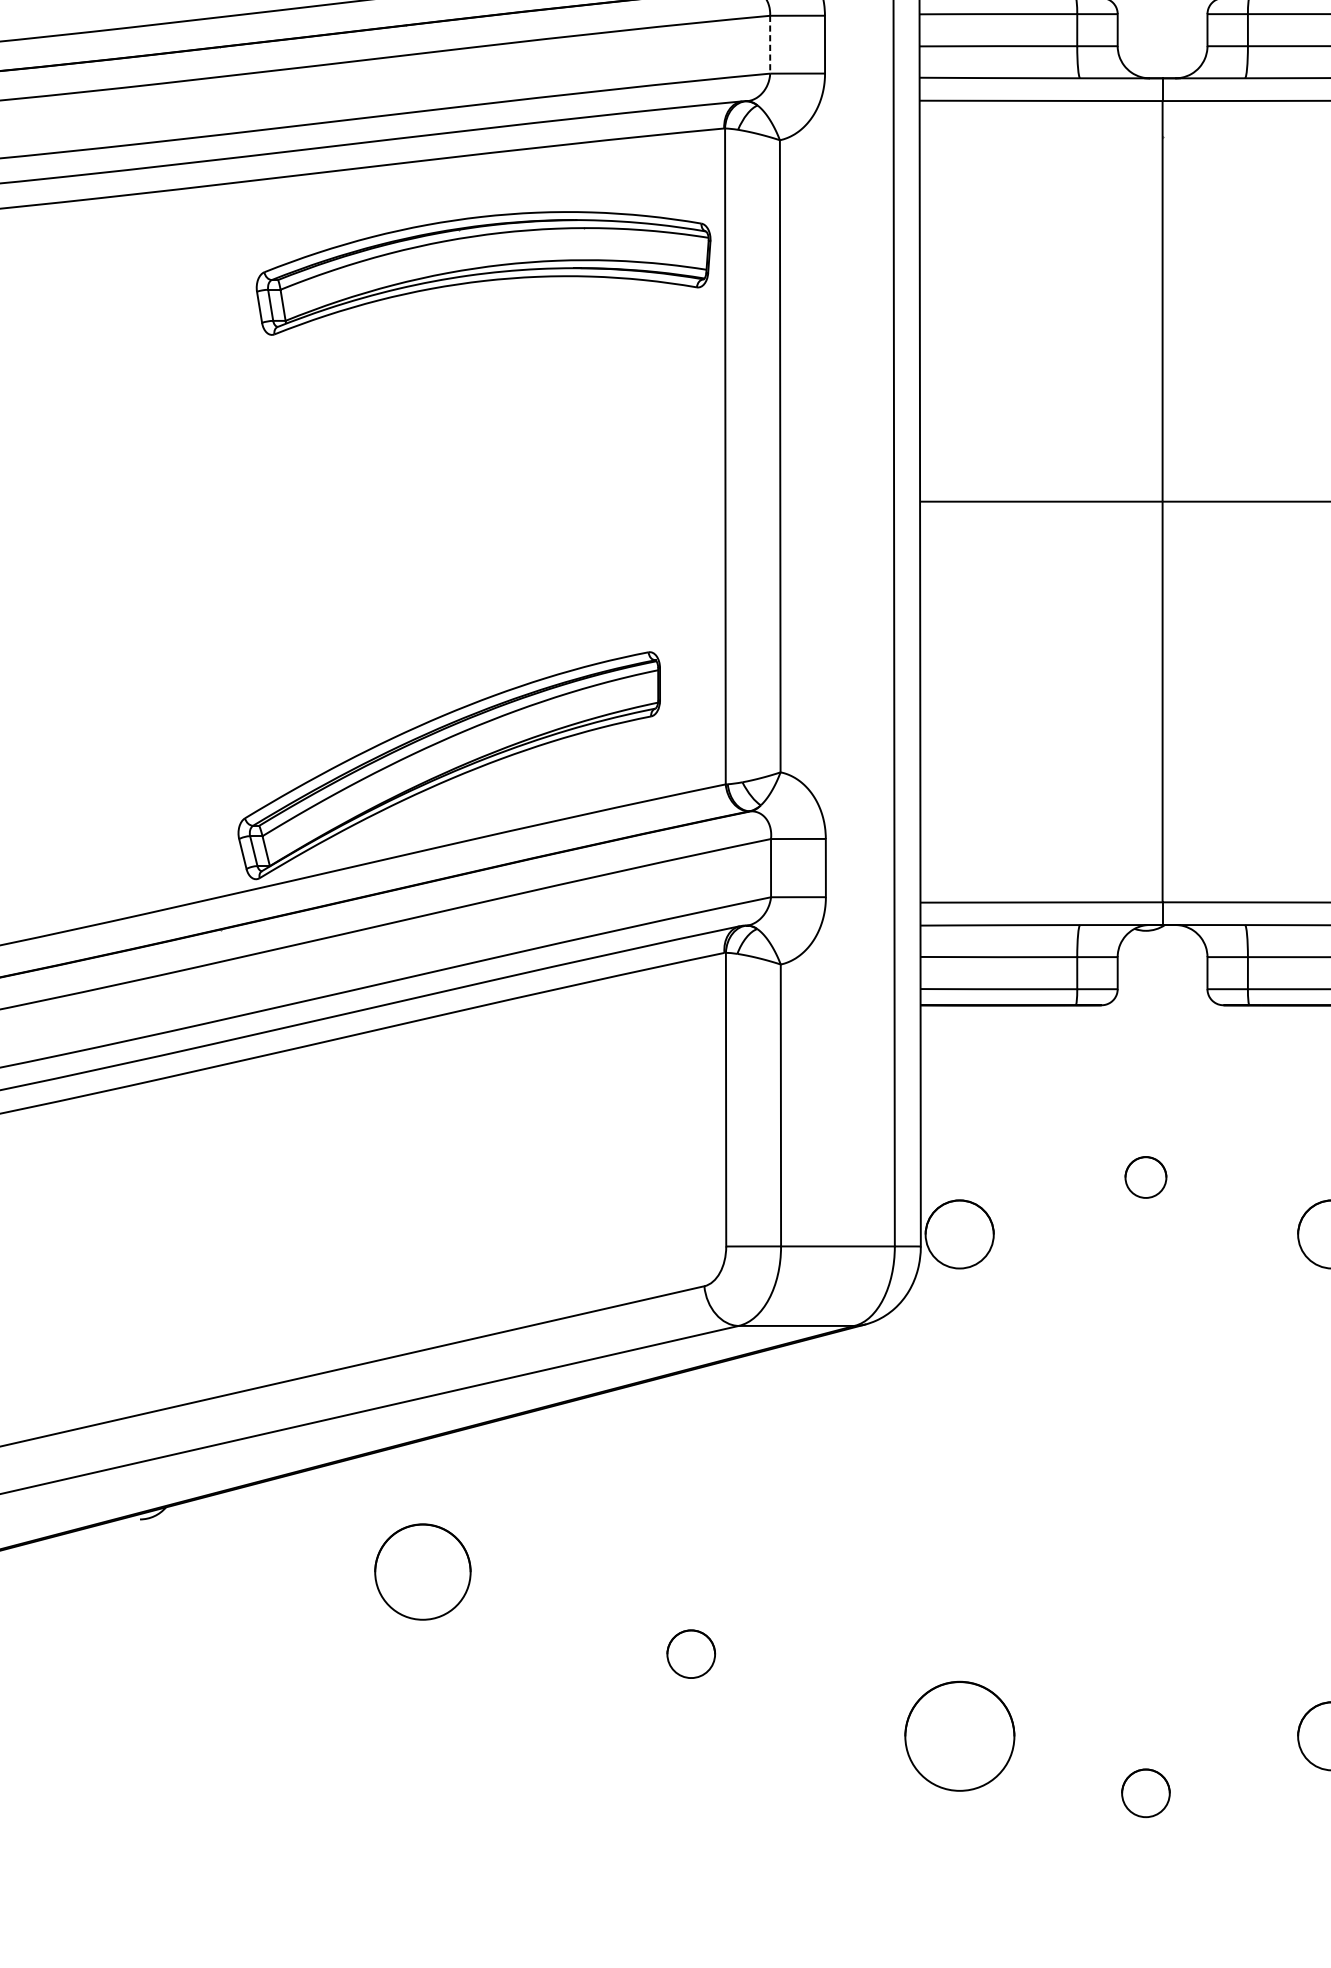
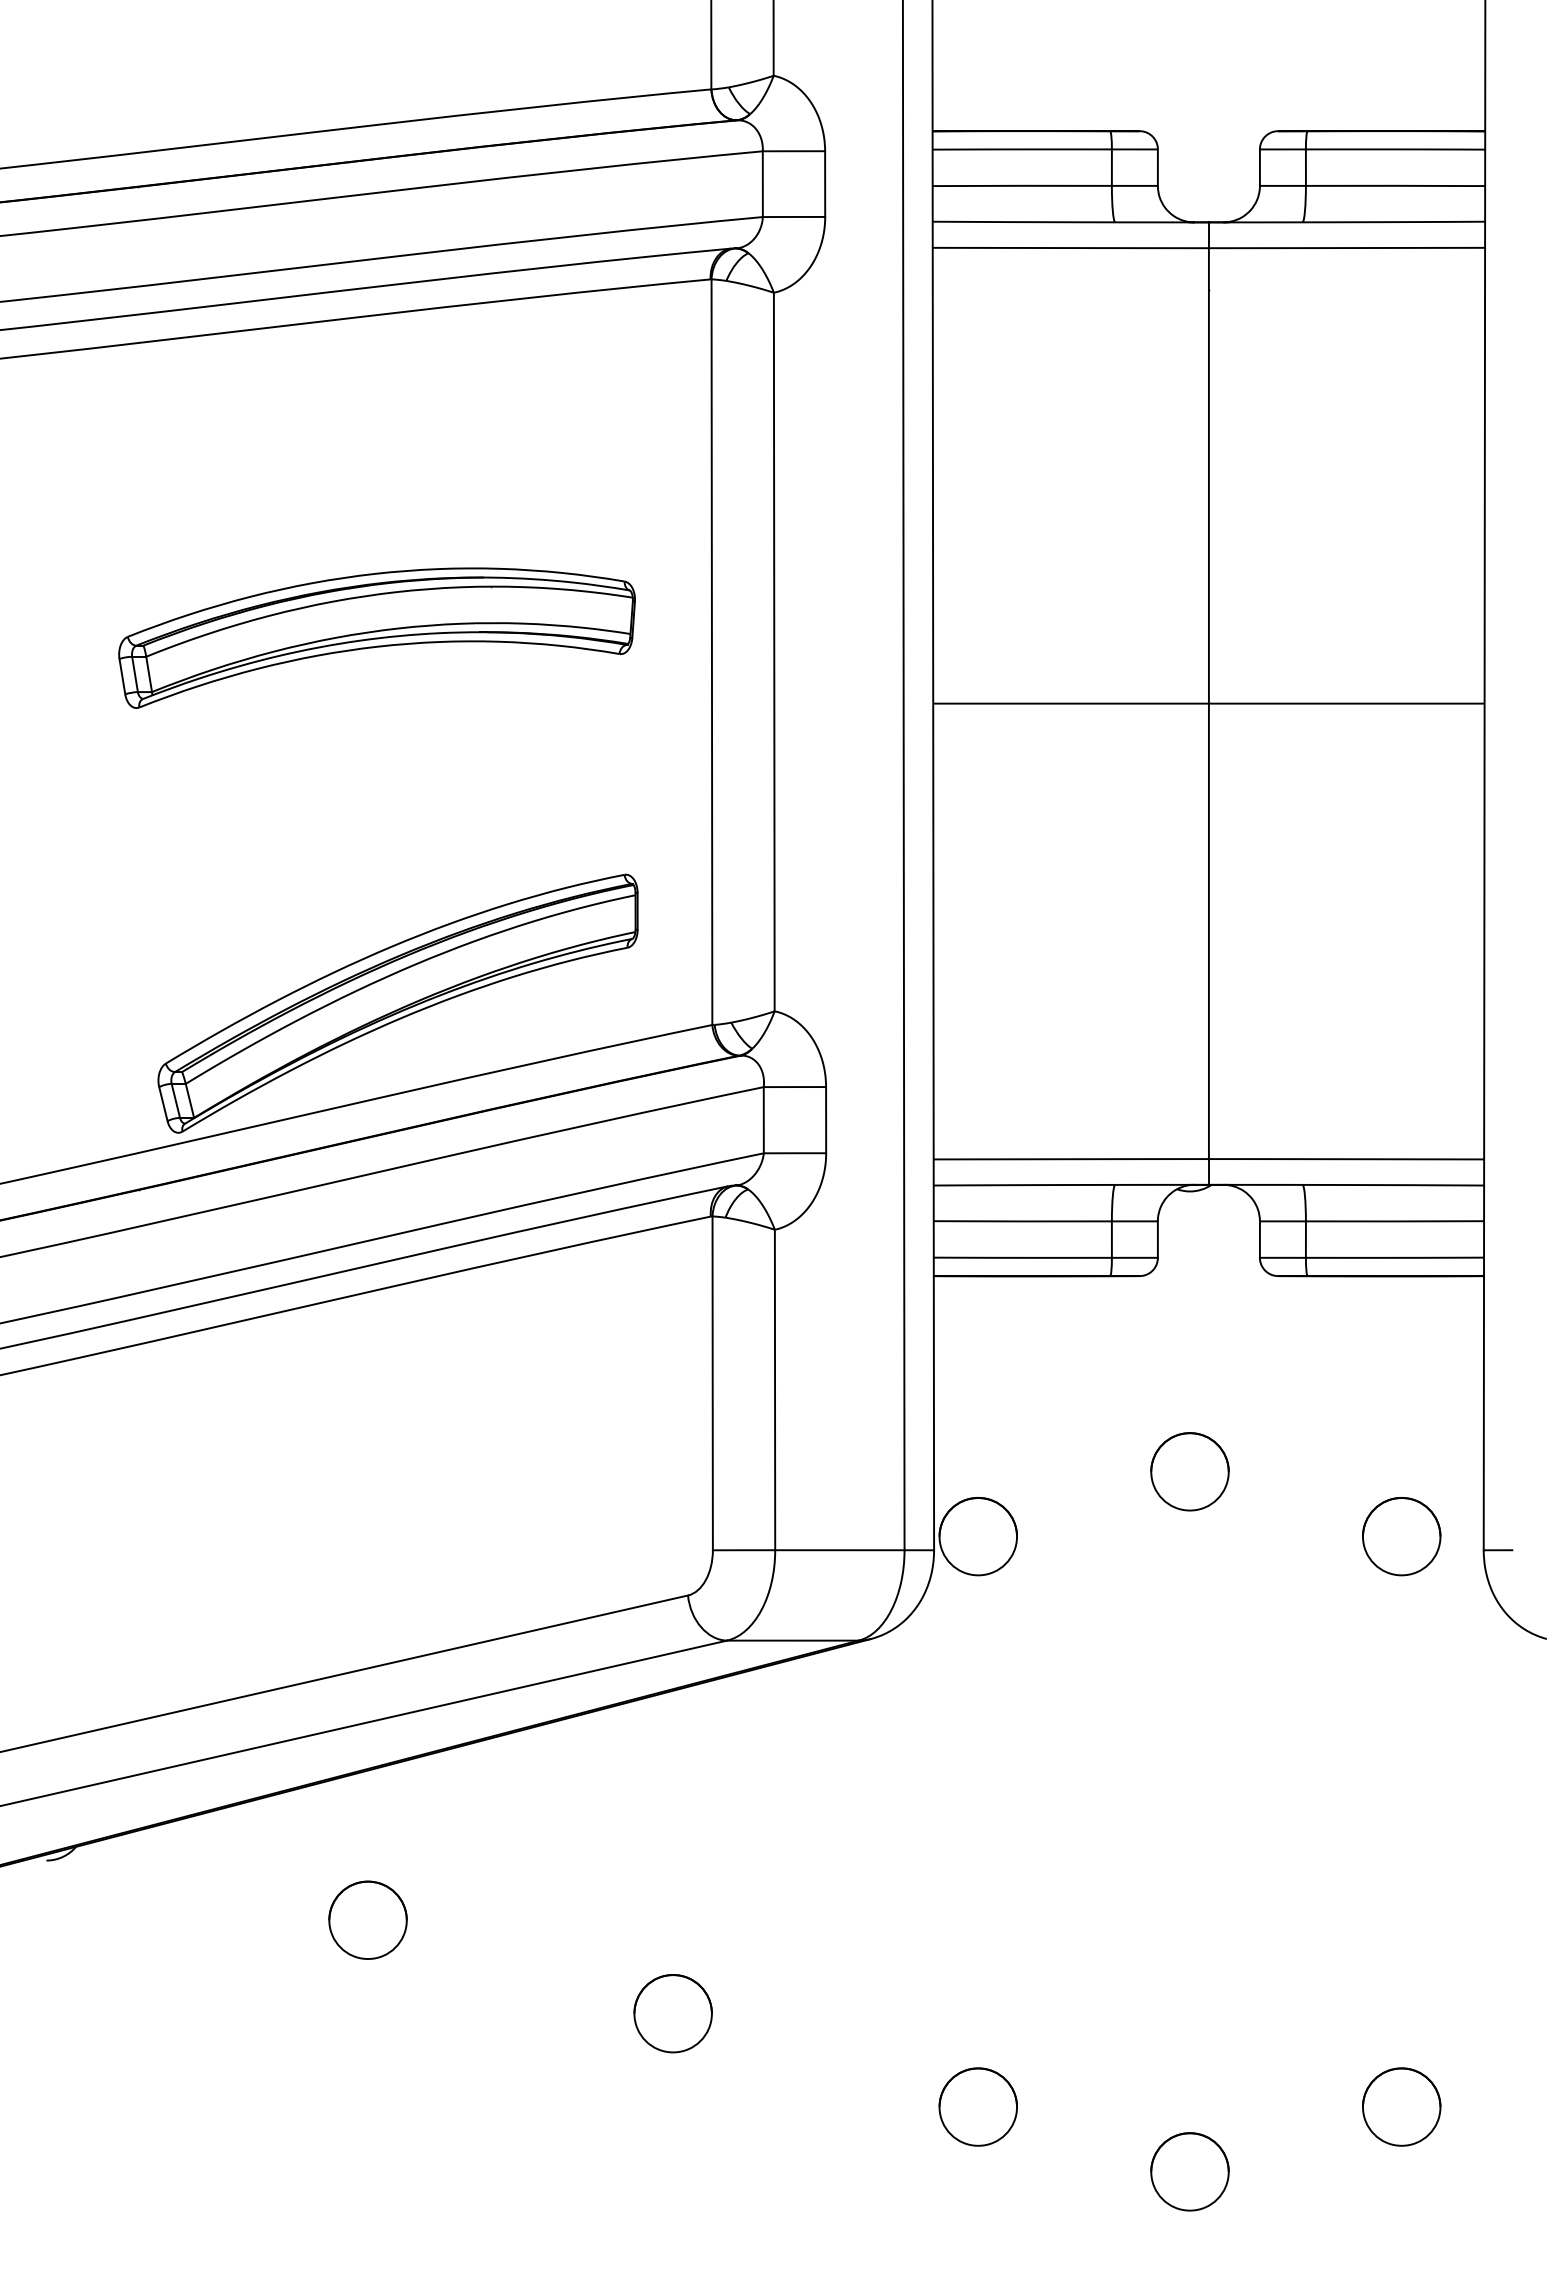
line: (769, 44) -> (762, 184), dashed -> solid
part: (483, 272) -> (376, 637), moved
part: (1145, 1177) -> (1189, 1471), size x1.67
part: (422, 1571) -> (367, 1919), size x0.71
part: (690, 1653) -> (672, 2013), size x1.43
part: (959, 1735) -> (977, 2106), size x0.62
part: (1145, 1792) -> (1189, 2171), size x1.43

